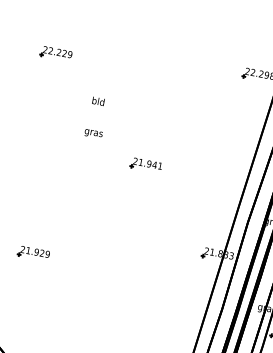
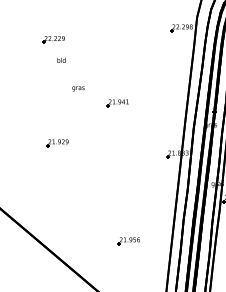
part: (55, 53) -> (53, 39), moved
text: (98, 101) -> (61, 60), moved
part: (33, 254) -> (57, 143), moved

